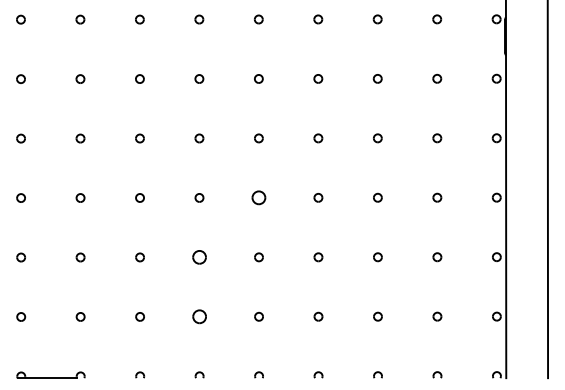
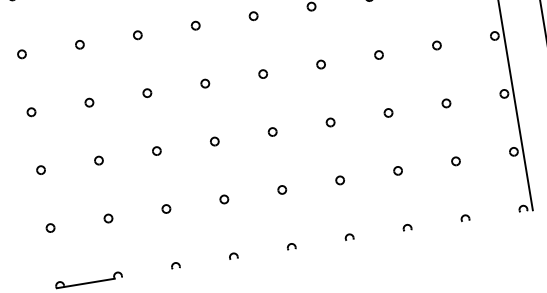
part: (258, 197) -> (262, 73), size x0.62
part: (199, 257) -> (214, 141), size x0.62
part: (199, 316) -> (224, 199), size x0.62

